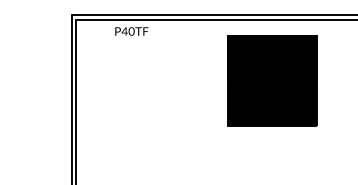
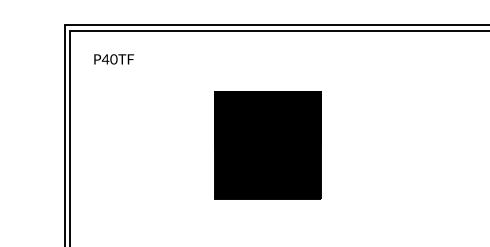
text: (131, 31) -> (113, 59), moved
part: (272, 80) -> (267, 145), moved

